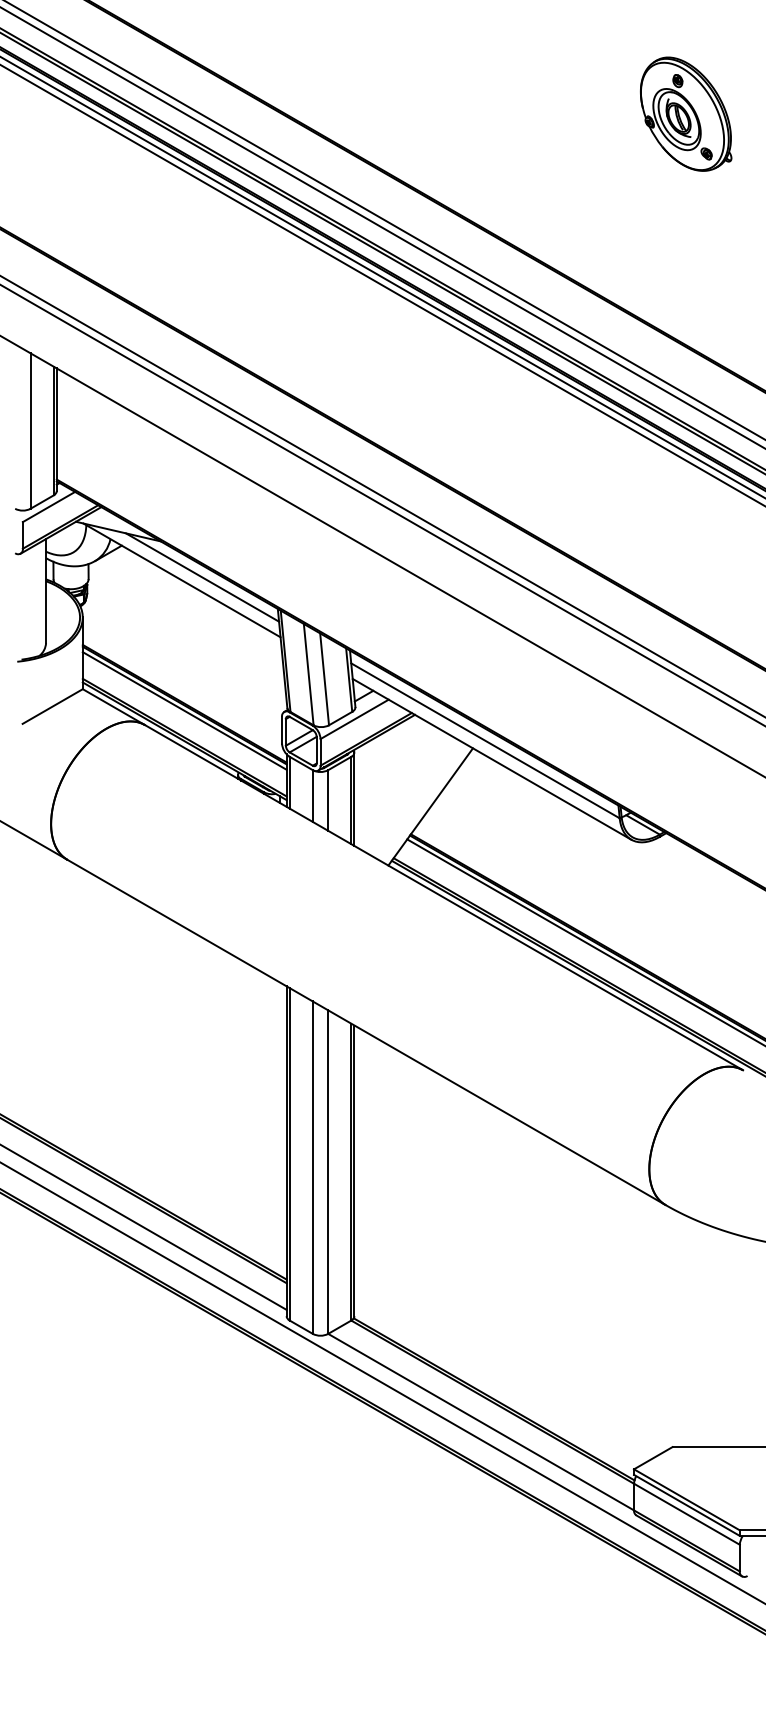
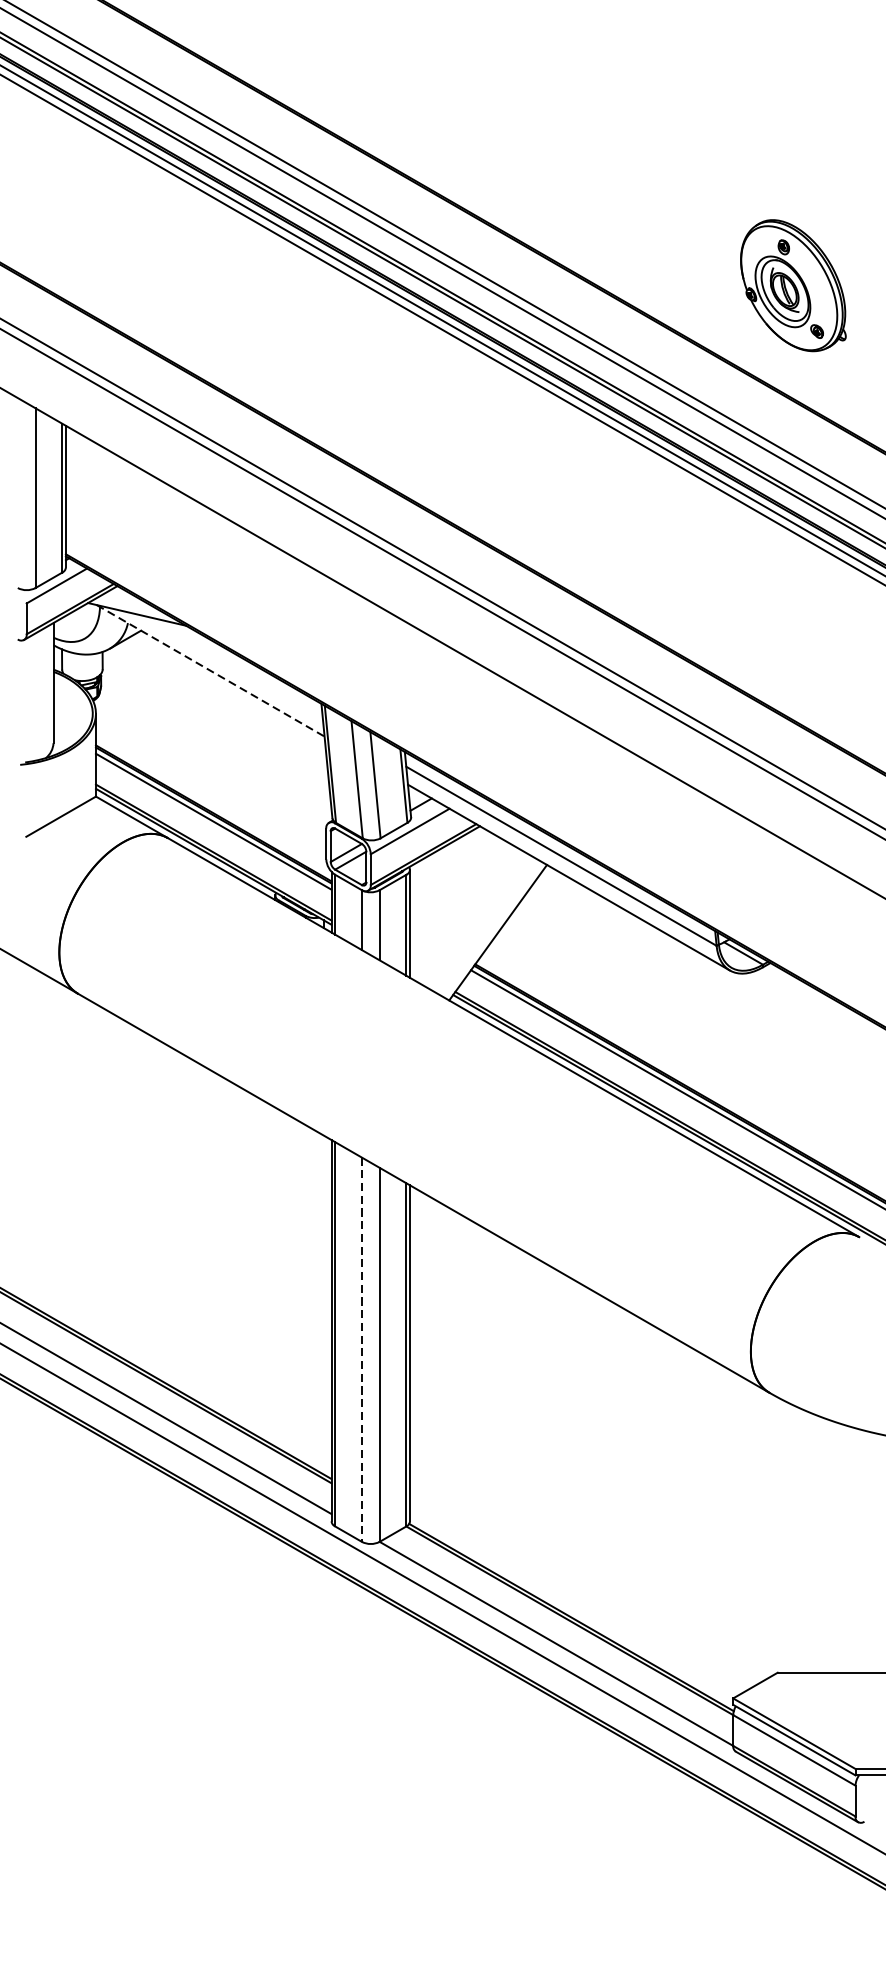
part: (686, 113) -> (793, 284), moved
line: (202, 577) -> (234, 667), removed
line: (182, 580) -> (211, 670), solid -> dashed
line: (312, 1168) -> (361, 1350), solid -> dashed

